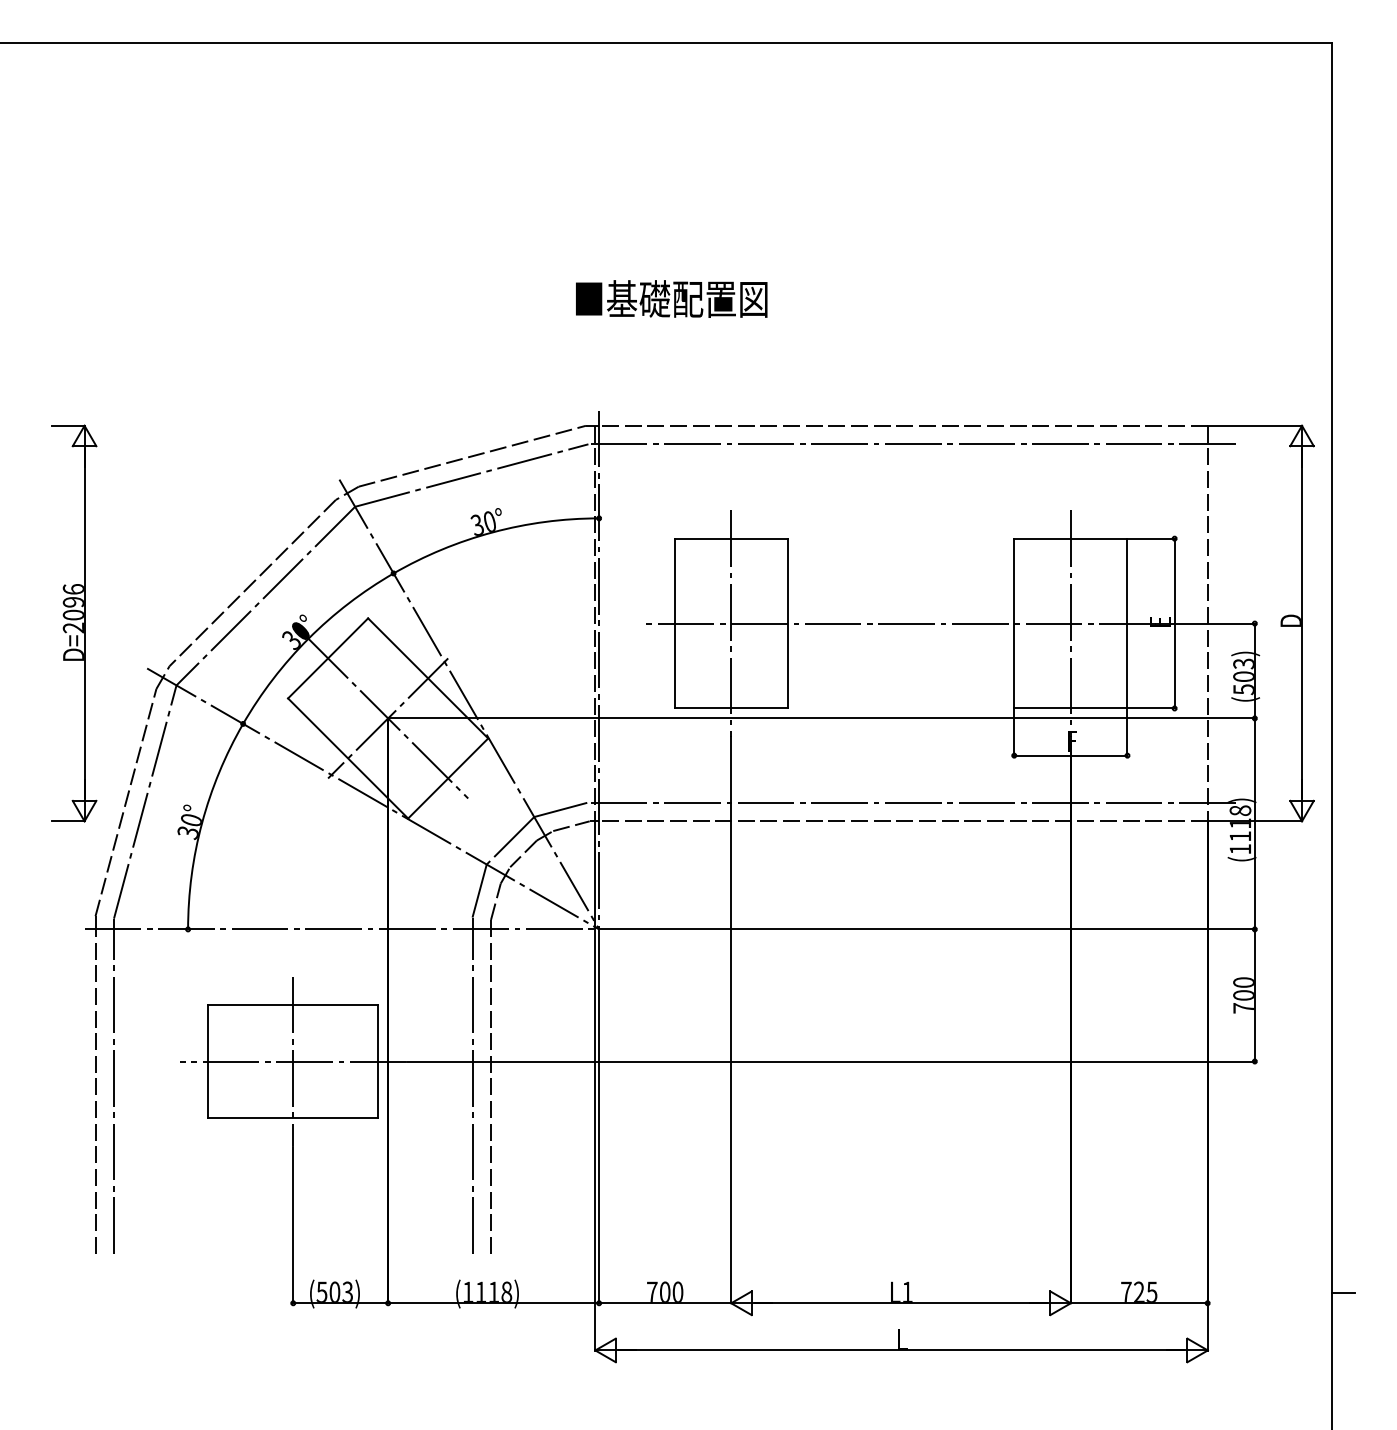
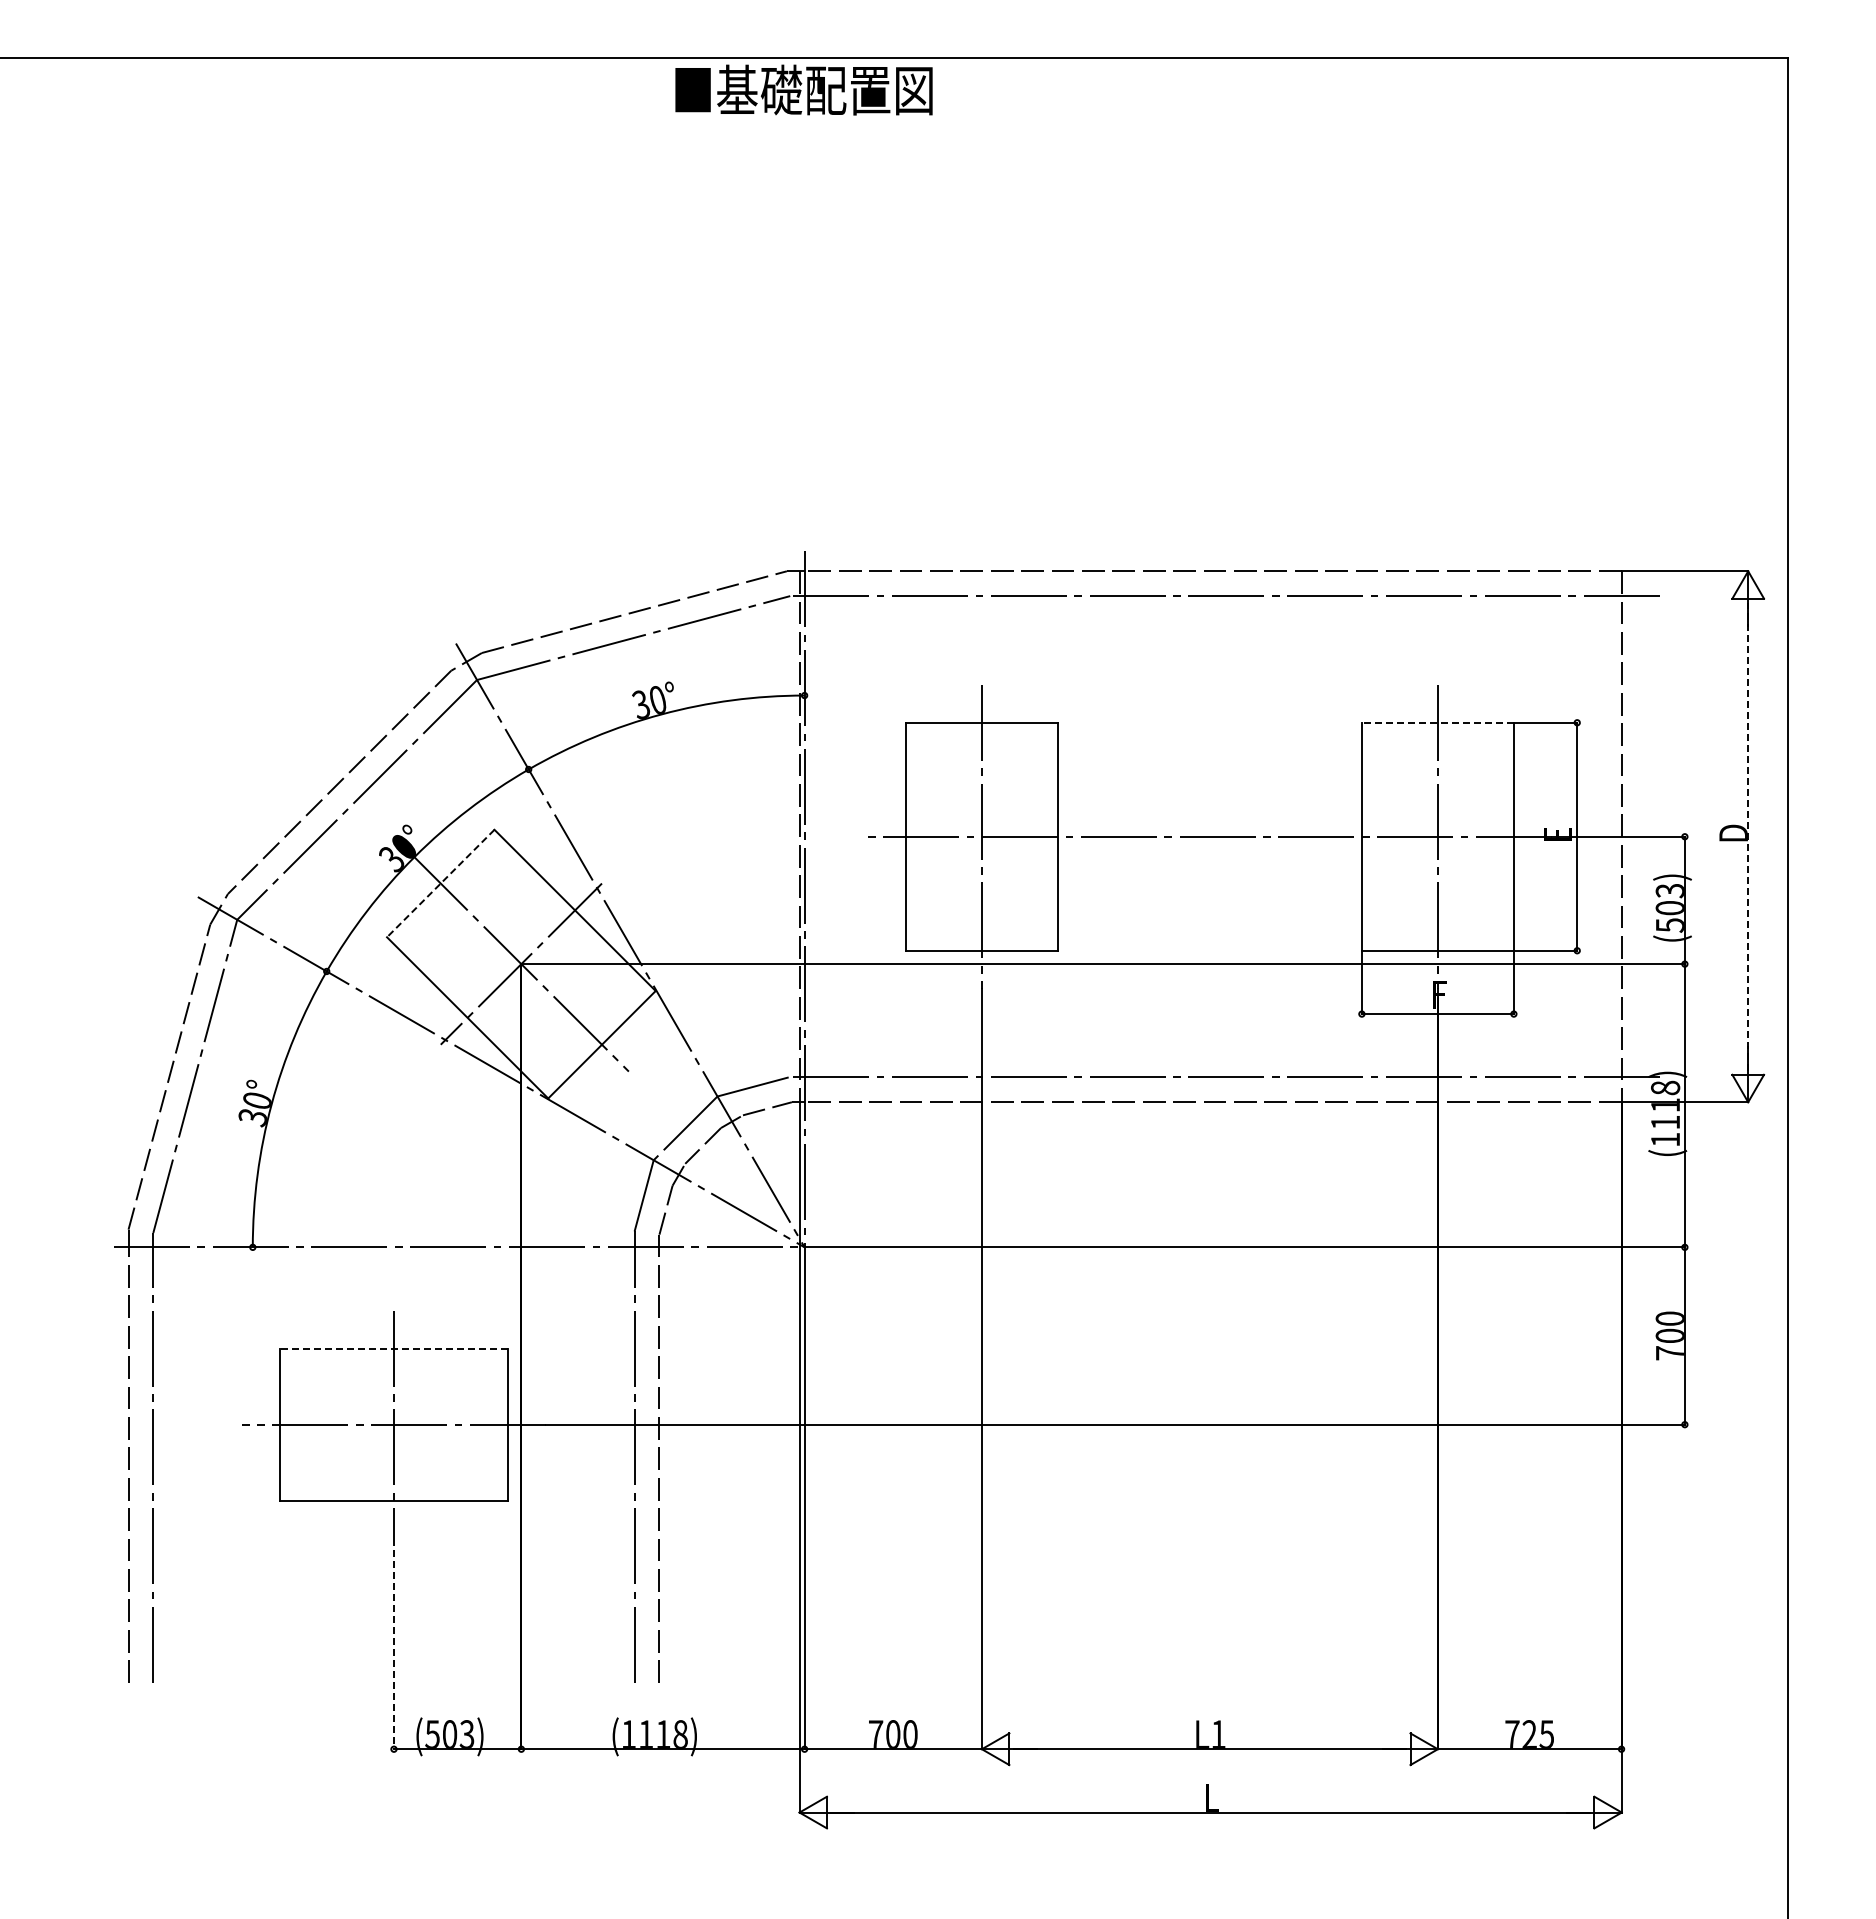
text: (671, 298) -> (803, 89), moved
line: (1070, 538) -> (1437, 722), solid -> dashed
part: (73, 623) -> (99, 836), removed
line: (1302, 623) -> (1748, 836), solid -> dashed
line: (327, 658) -> (440, 883), solid -> dashed
line: (292, 1004) -> (393, 1348), solid -> dashed
line: (292, 1225) -> (393, 1644), solid -> dashed
line: (1343, 1293) -> (1803, 1735), removed

